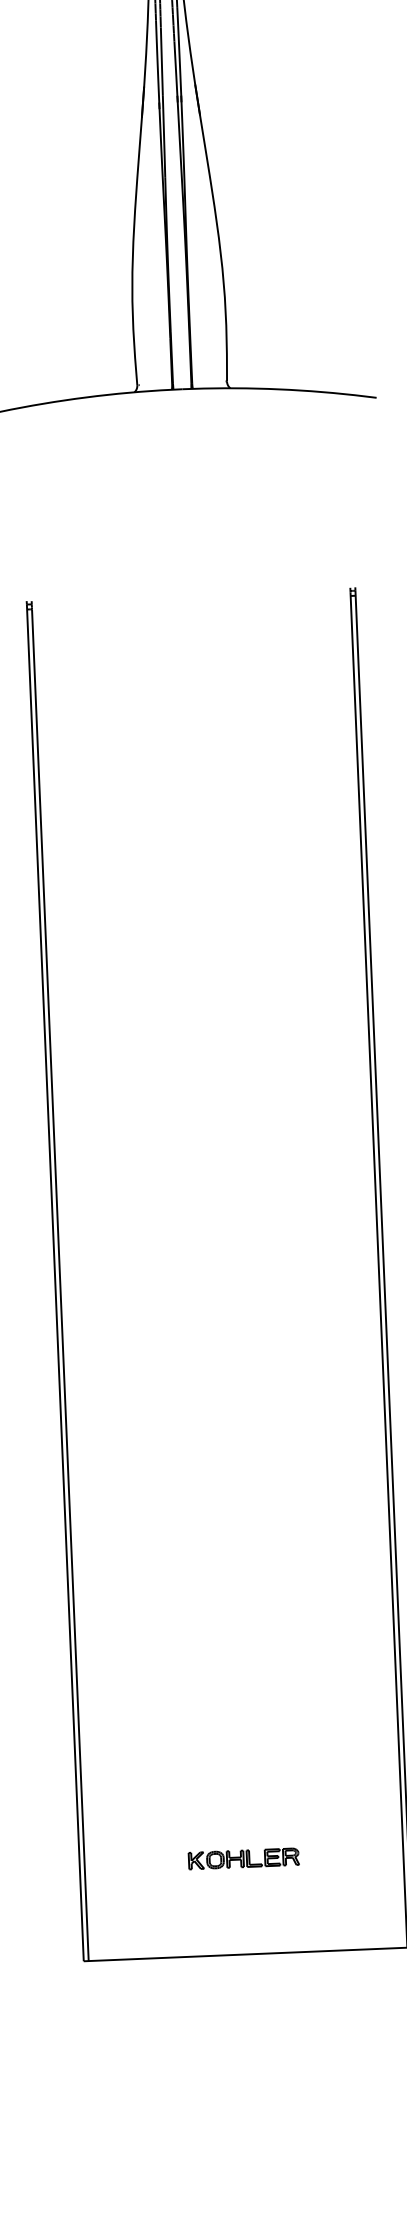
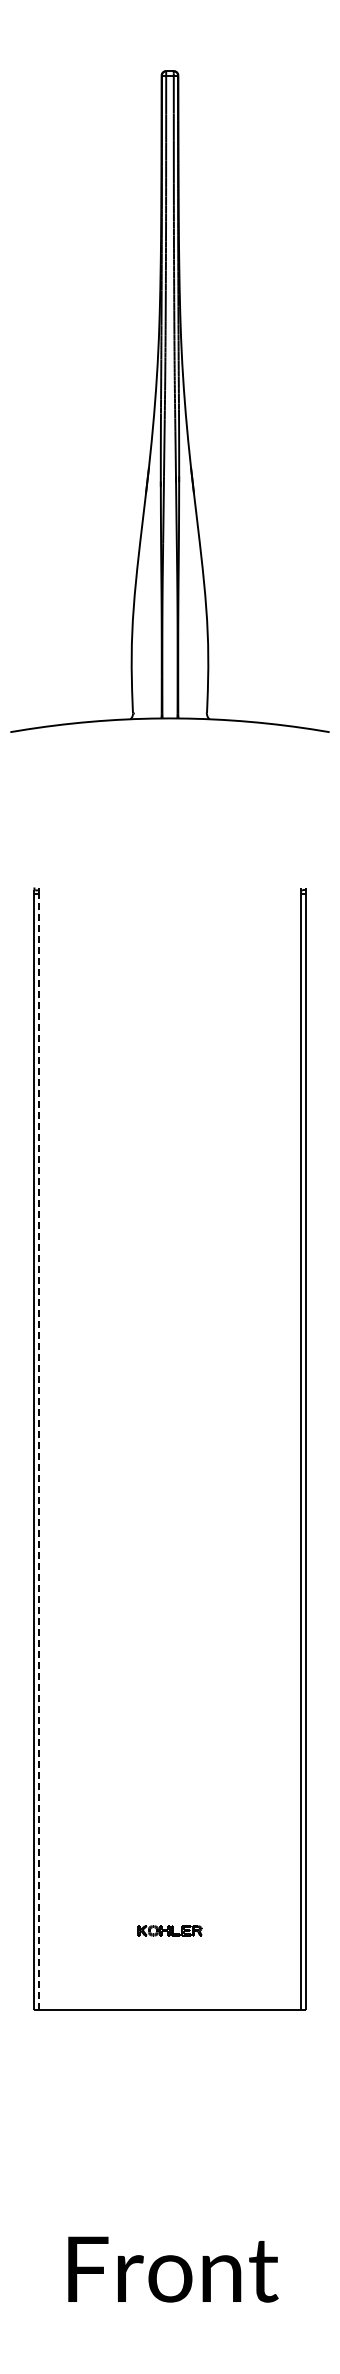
line: (60, 1285) -> (38, 1452), solid -> dashed
part: (243, 1858) -> (169, 1930), size x0.7

